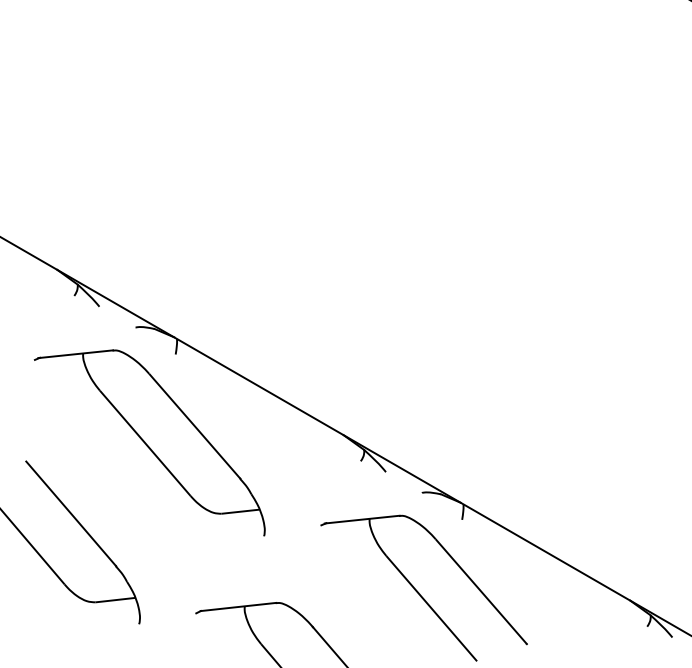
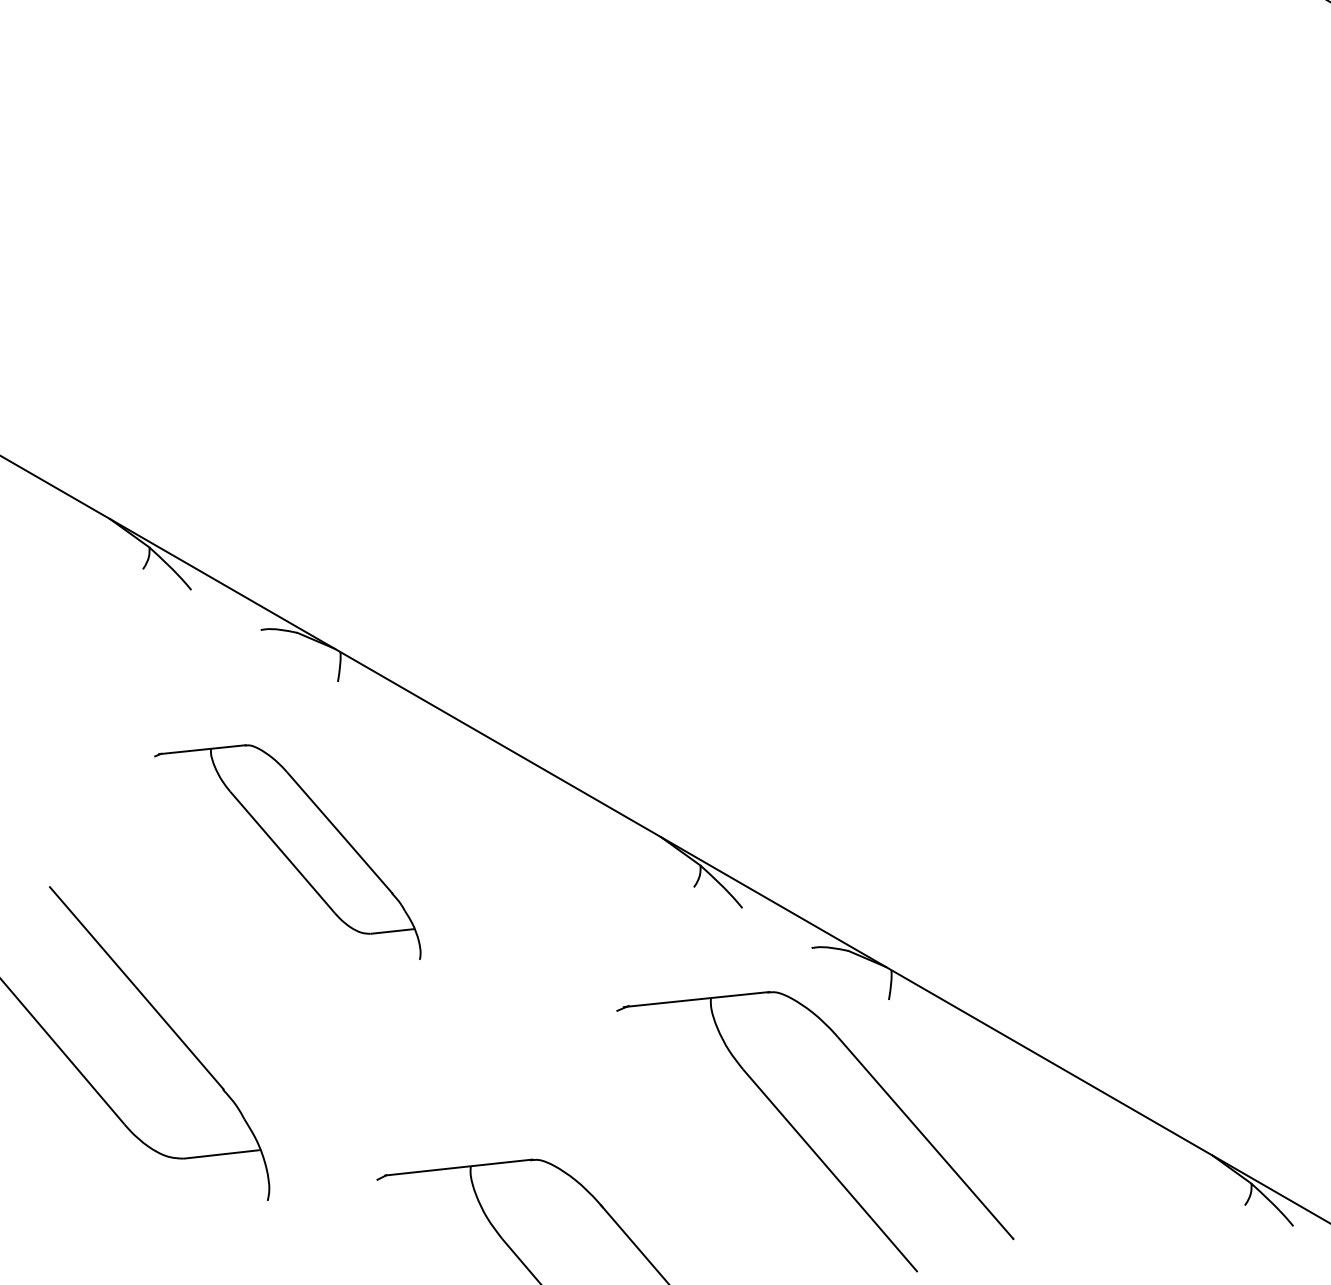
part: (149, 442) -> (287, 851), size x0.6

